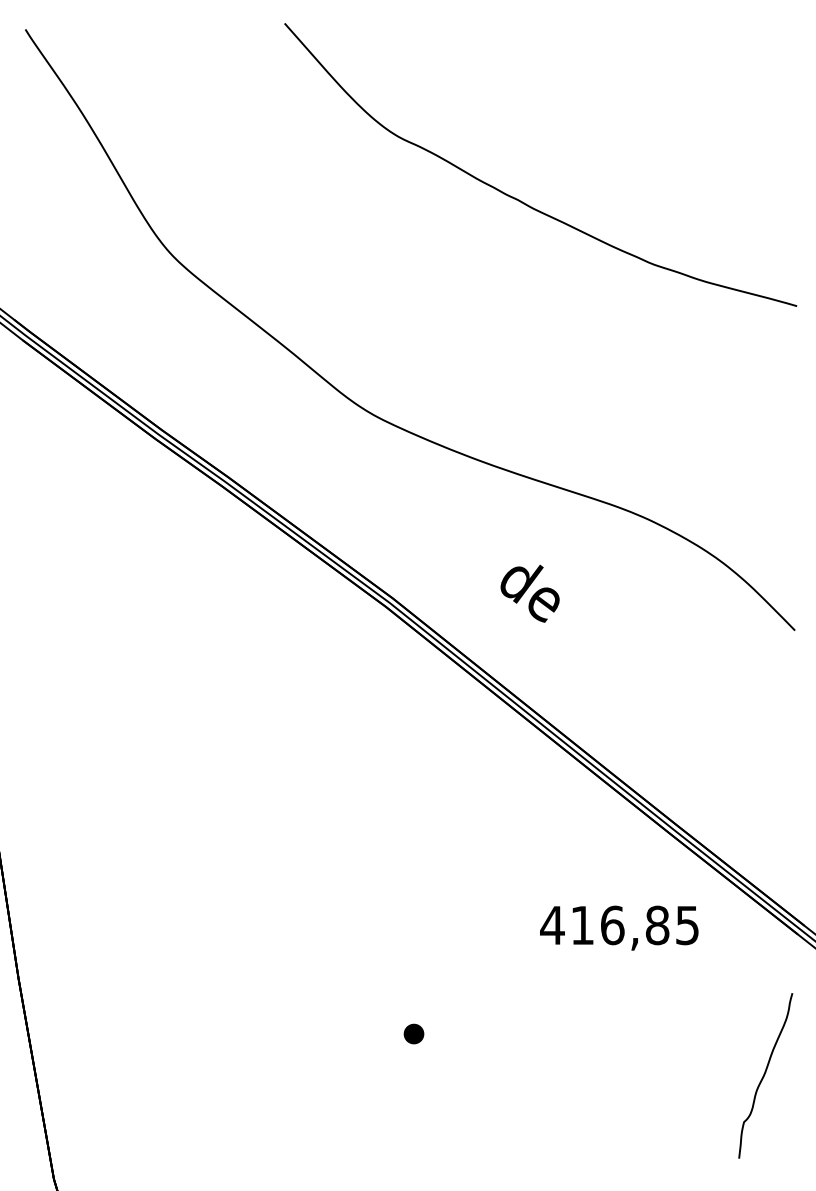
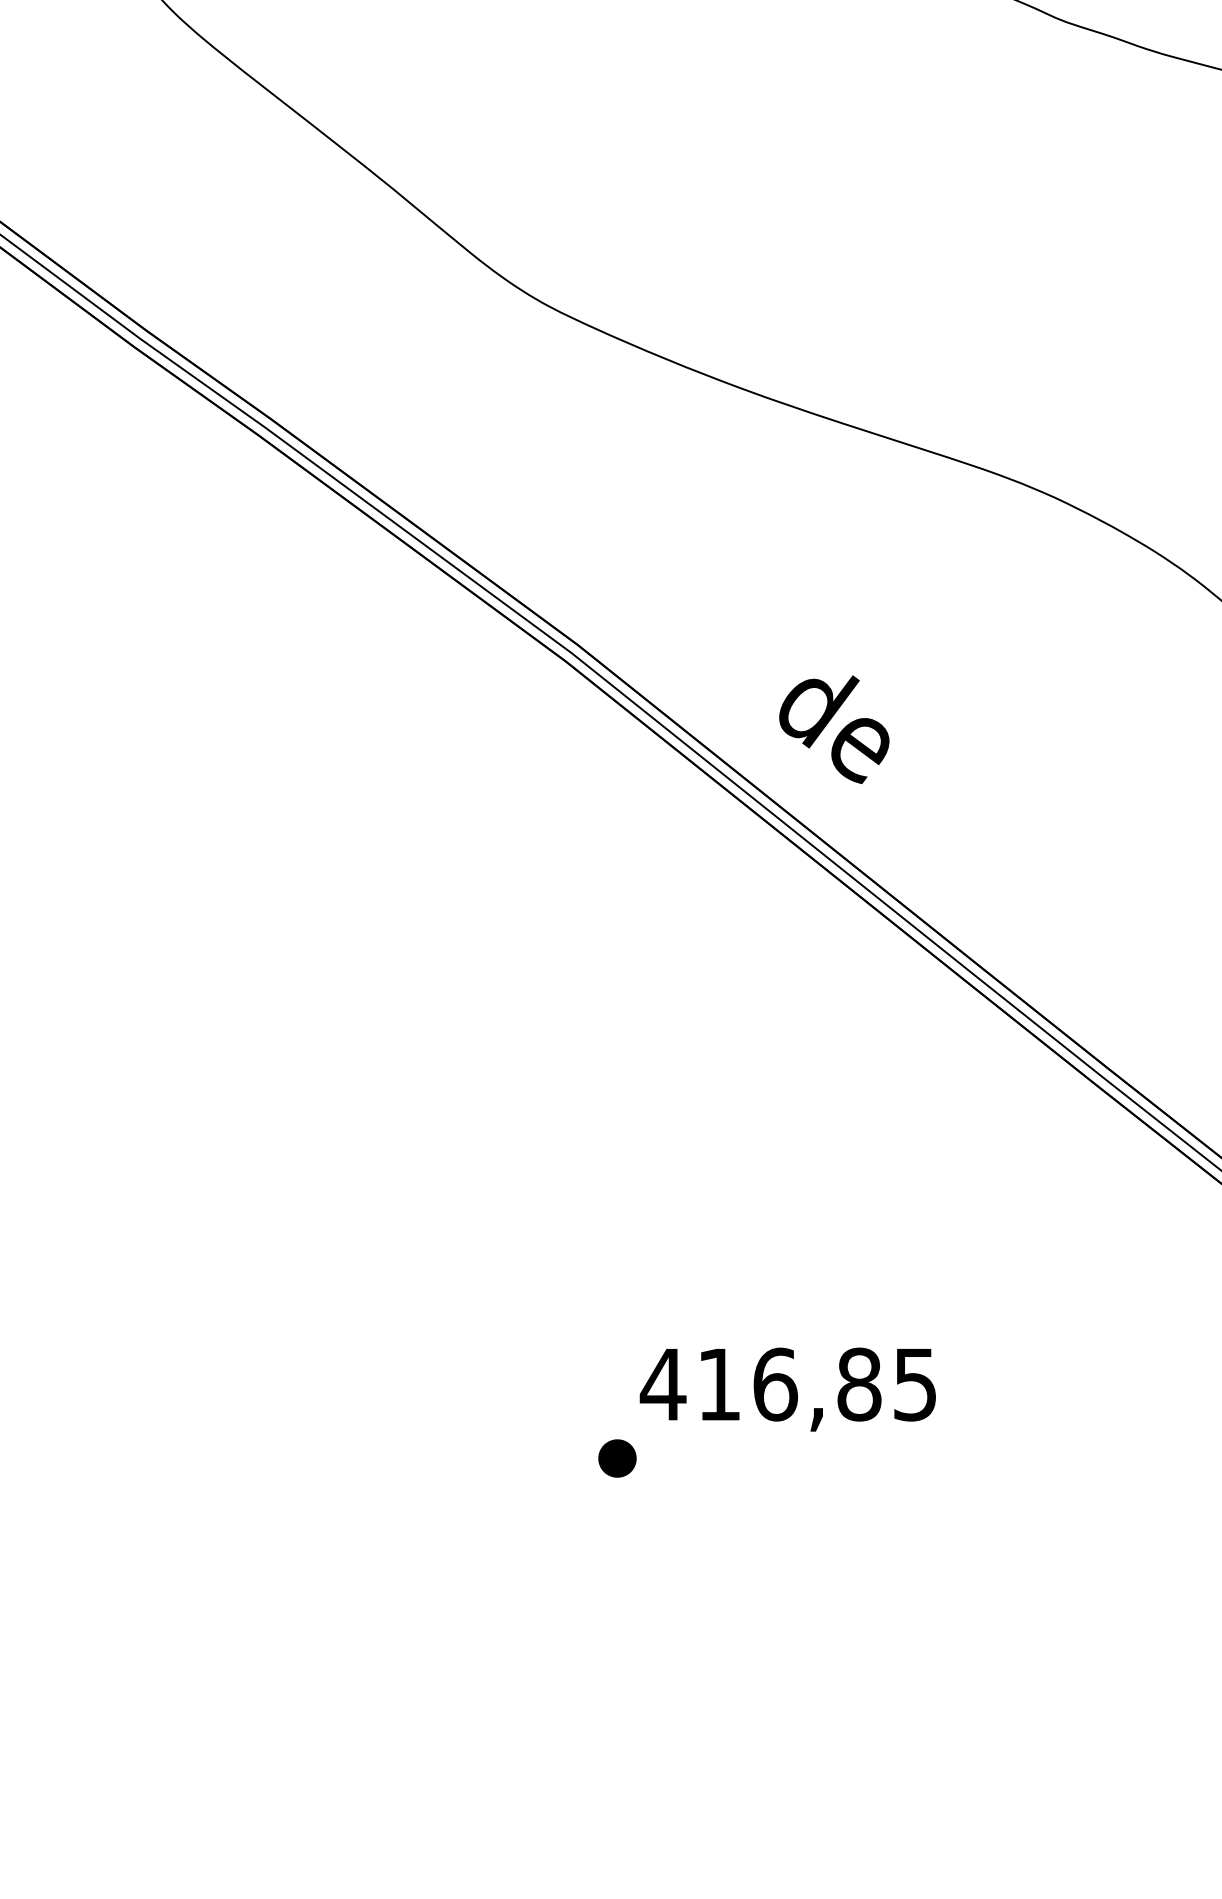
text: (529, 593) -> (833, 729), moved
text: (619, 927) -> (788, 1388), moved

